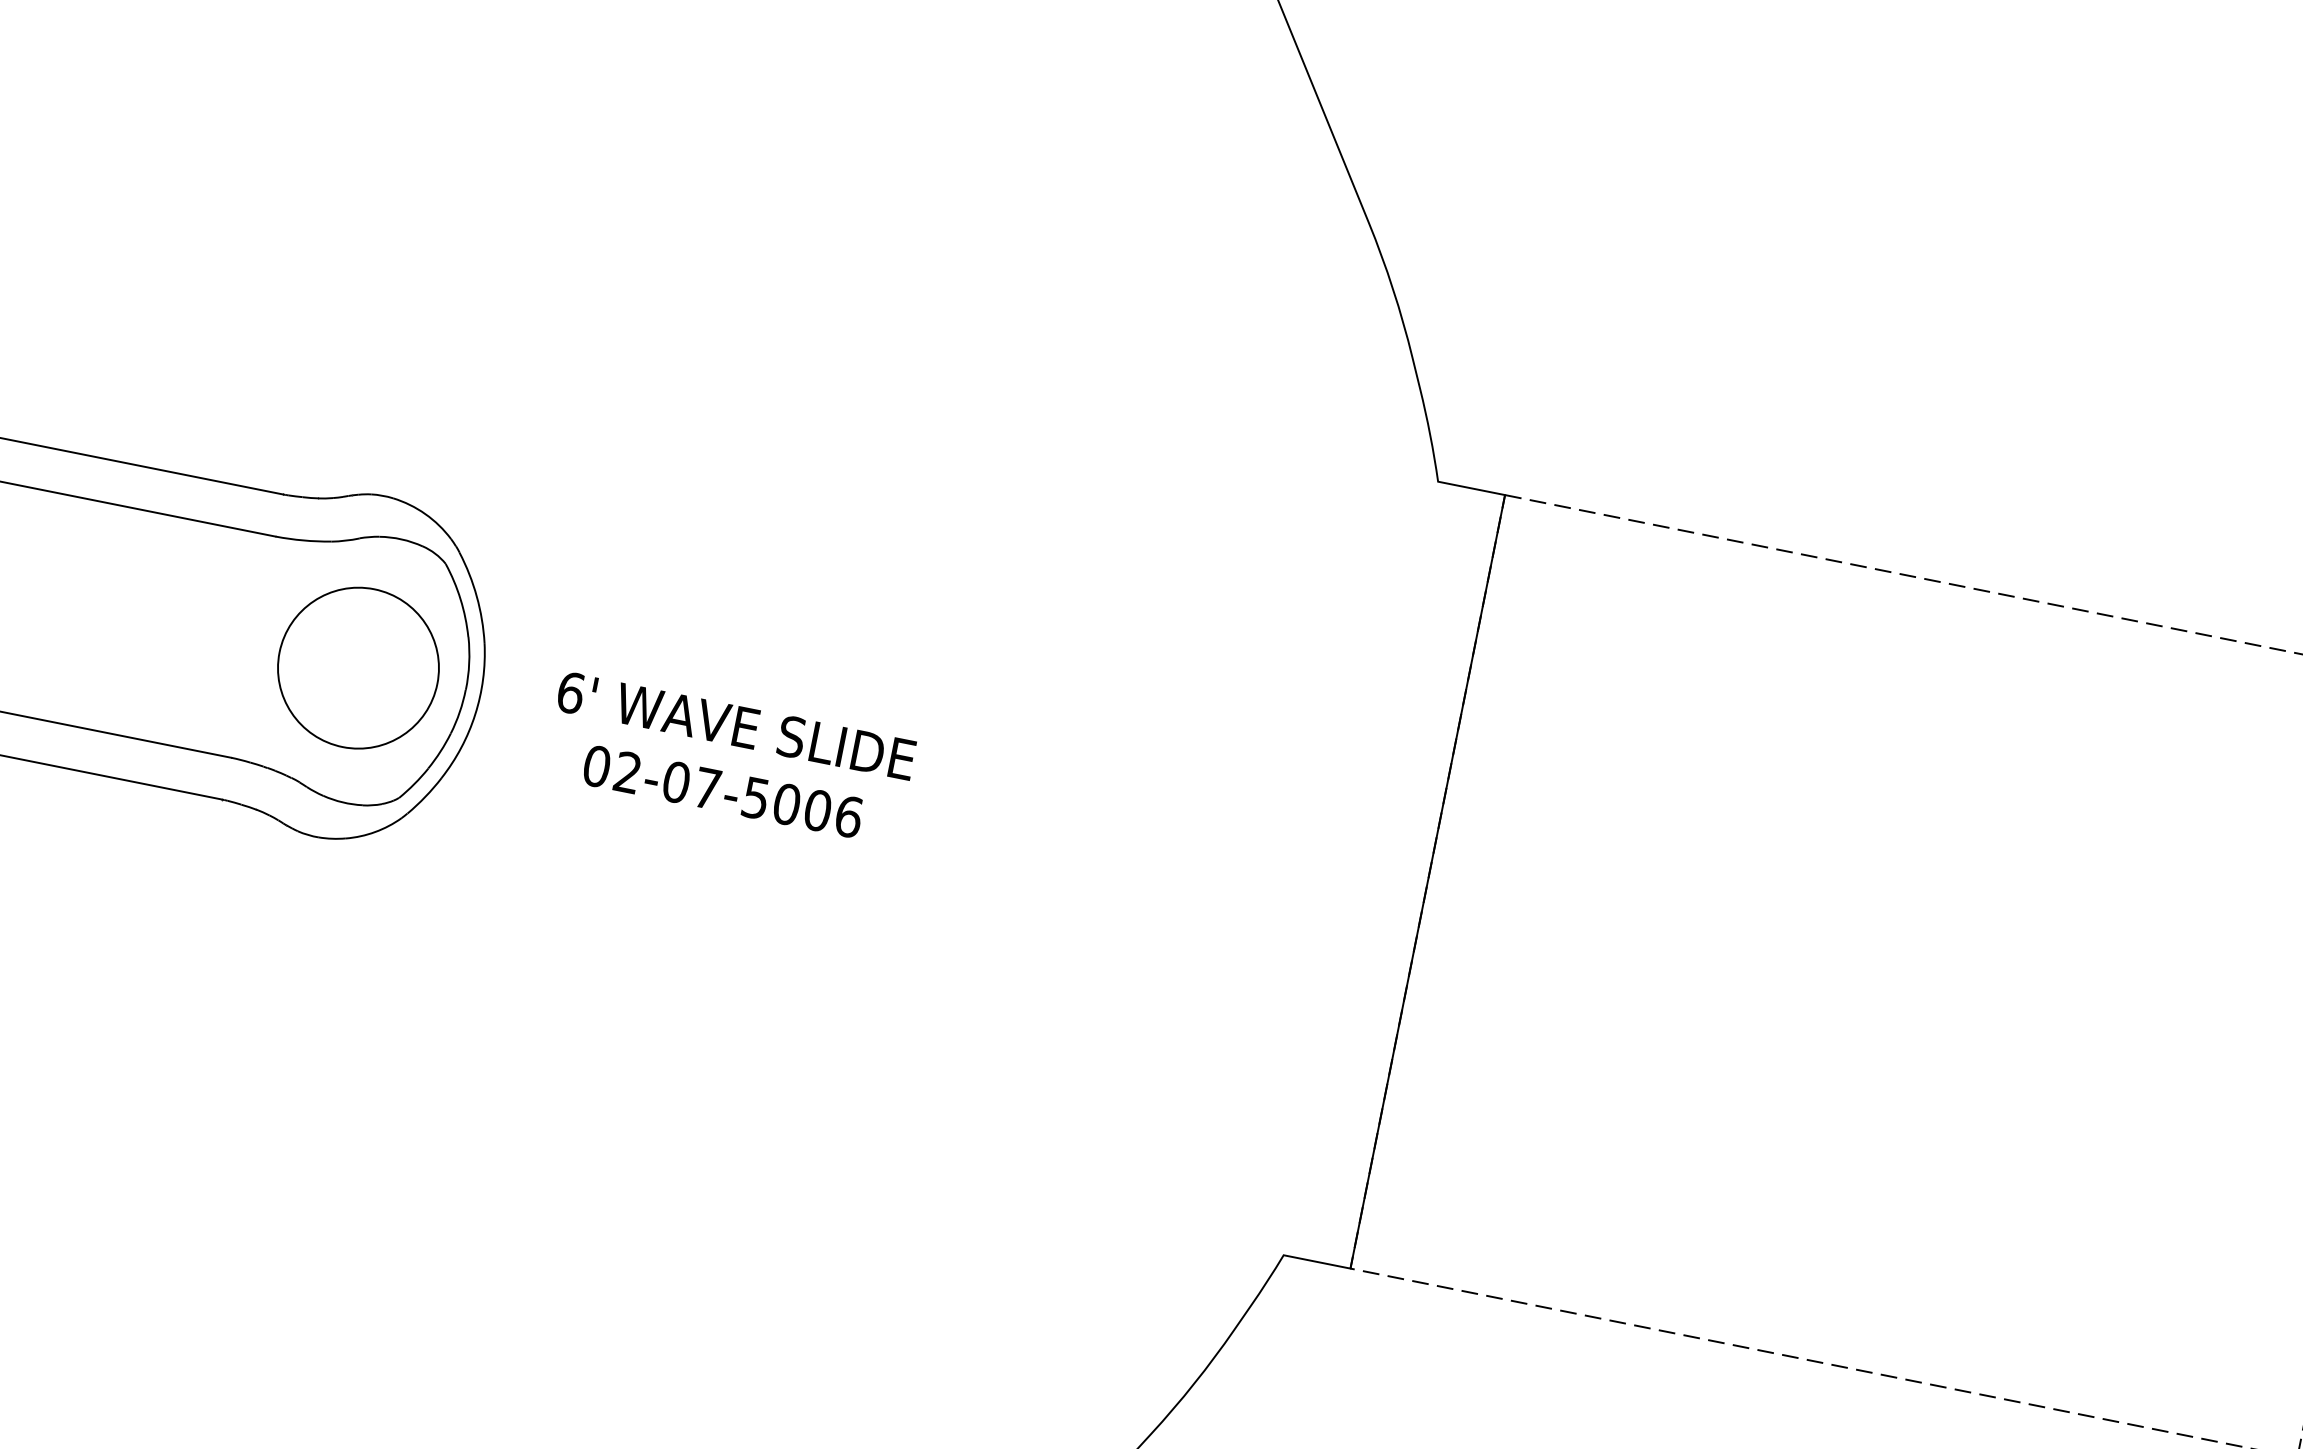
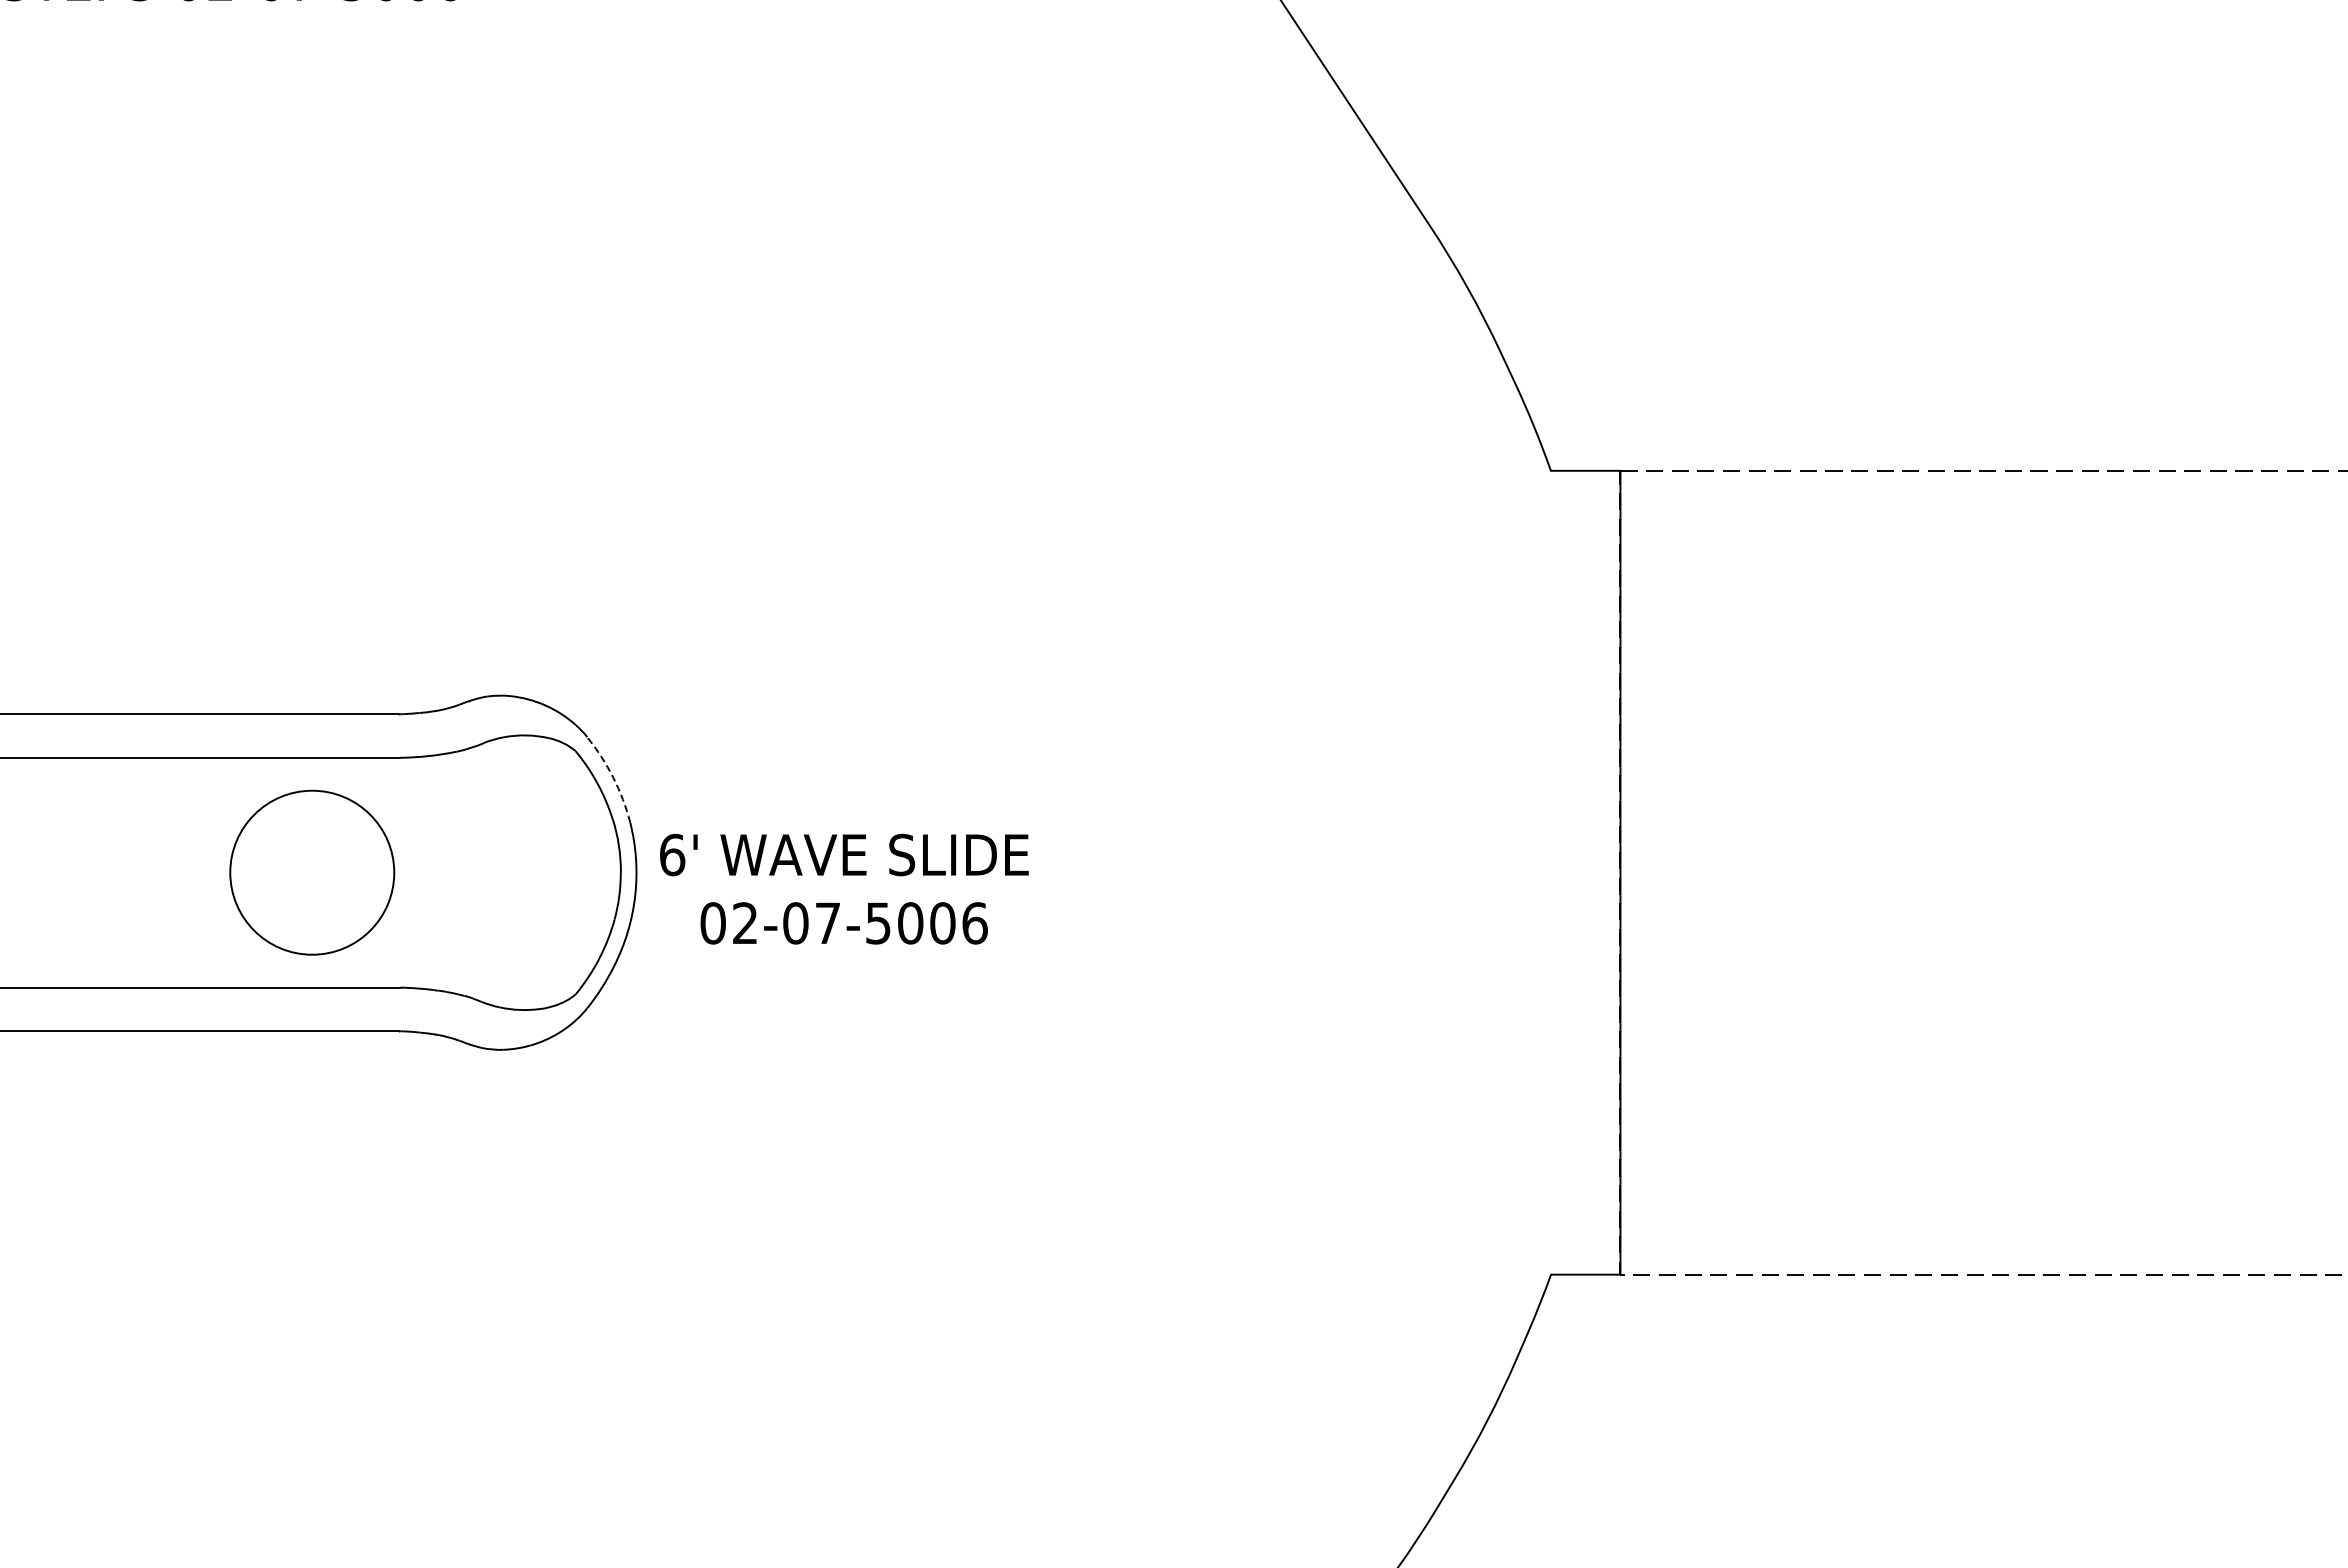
arc: (477, 596) -> (613, 777), solid -> dashed
circle: (358, 667) -> (312, 872), moved
text: (730, 758) -> (844, 888), moved

